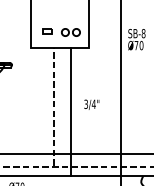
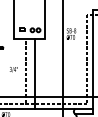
text: (91, 104) -> (13, 69), moved

